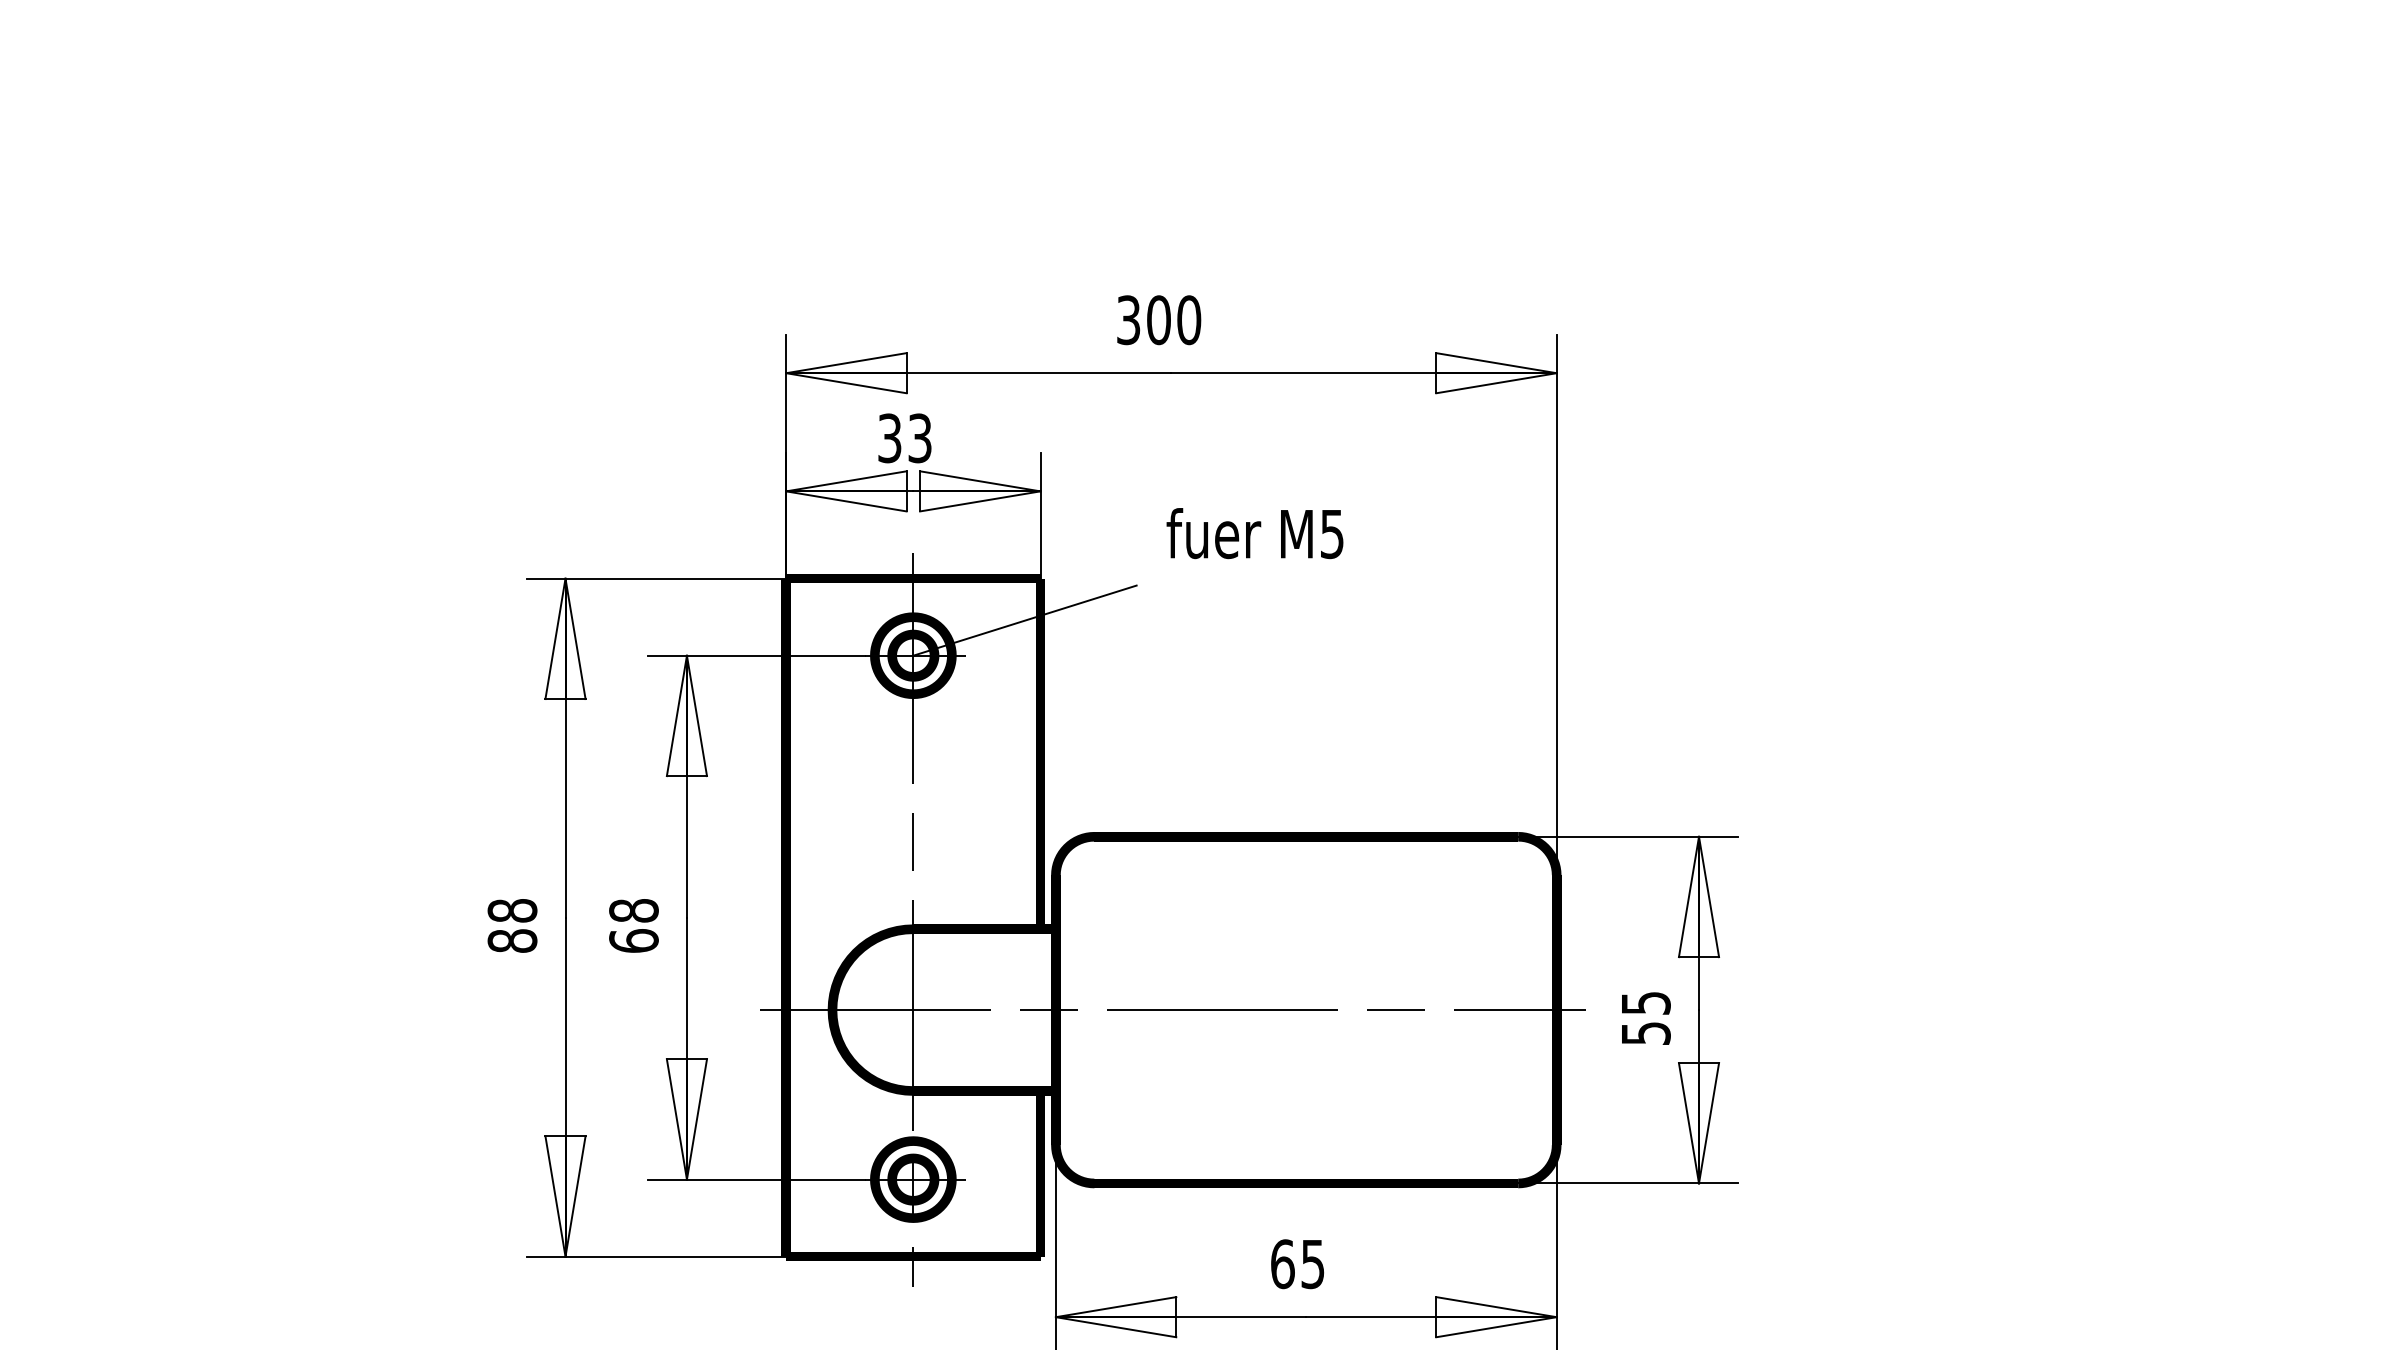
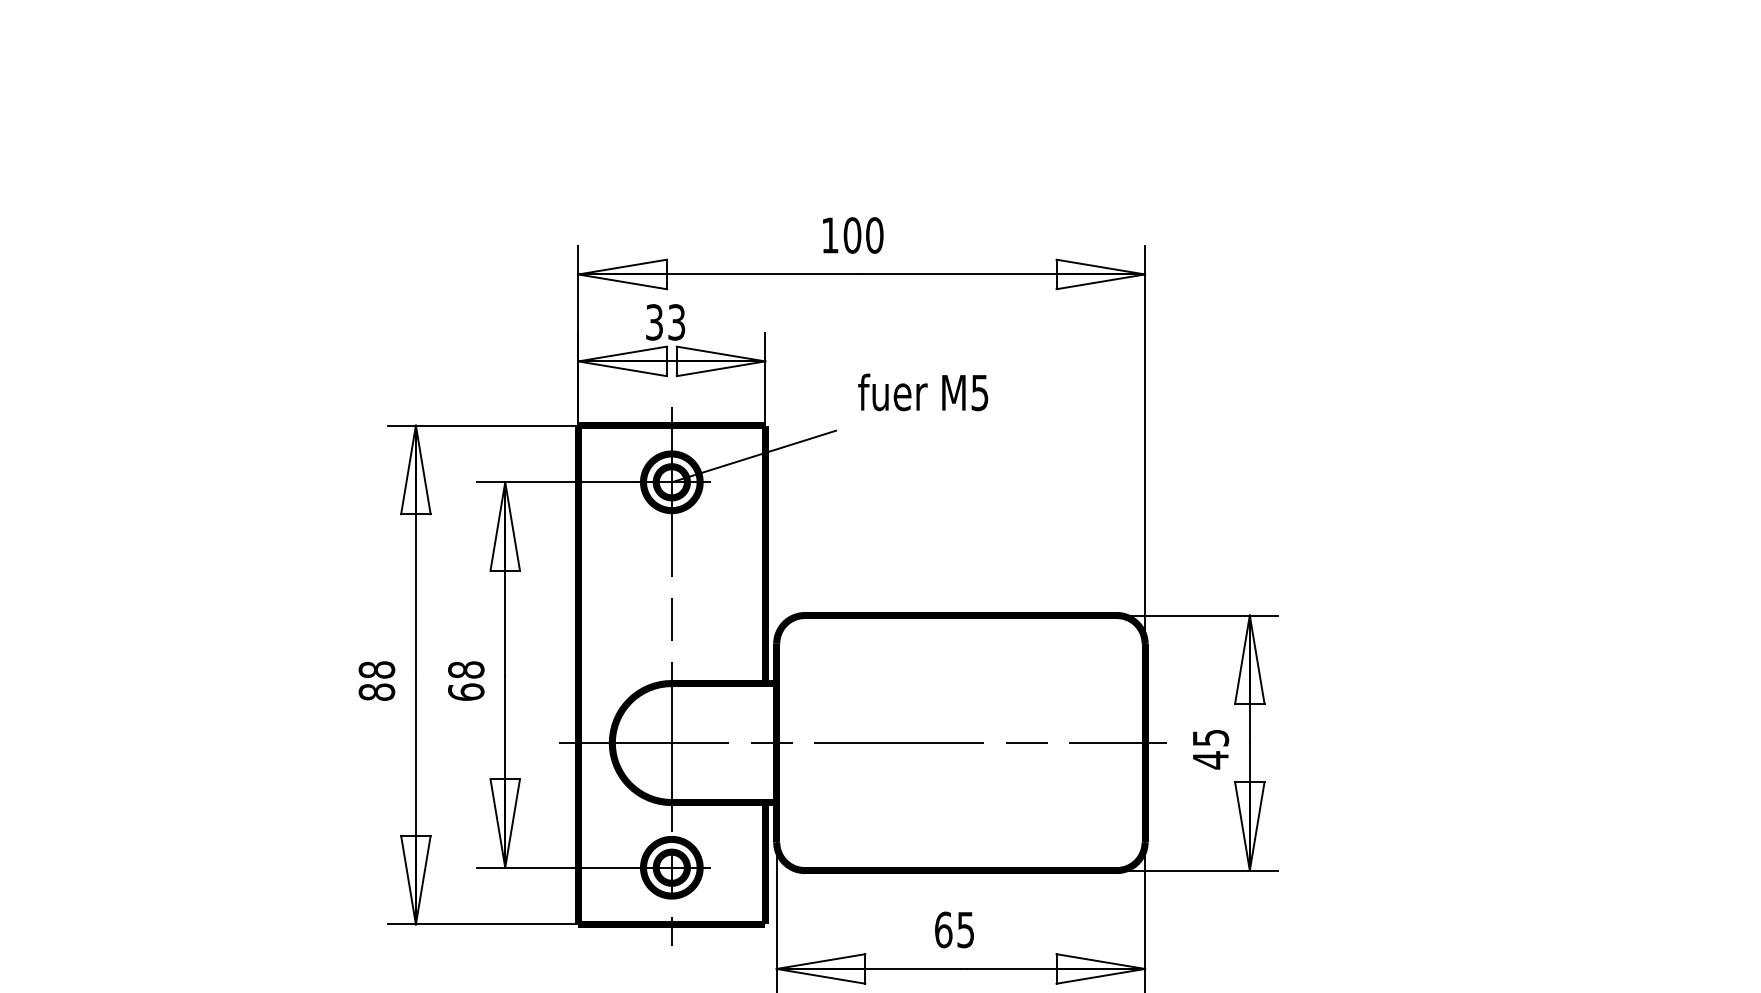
text: (1128, 320) -> (830, 235), 300 -> 100
text: (1646, 1033) -> (1211, 760), 55 -> 45

